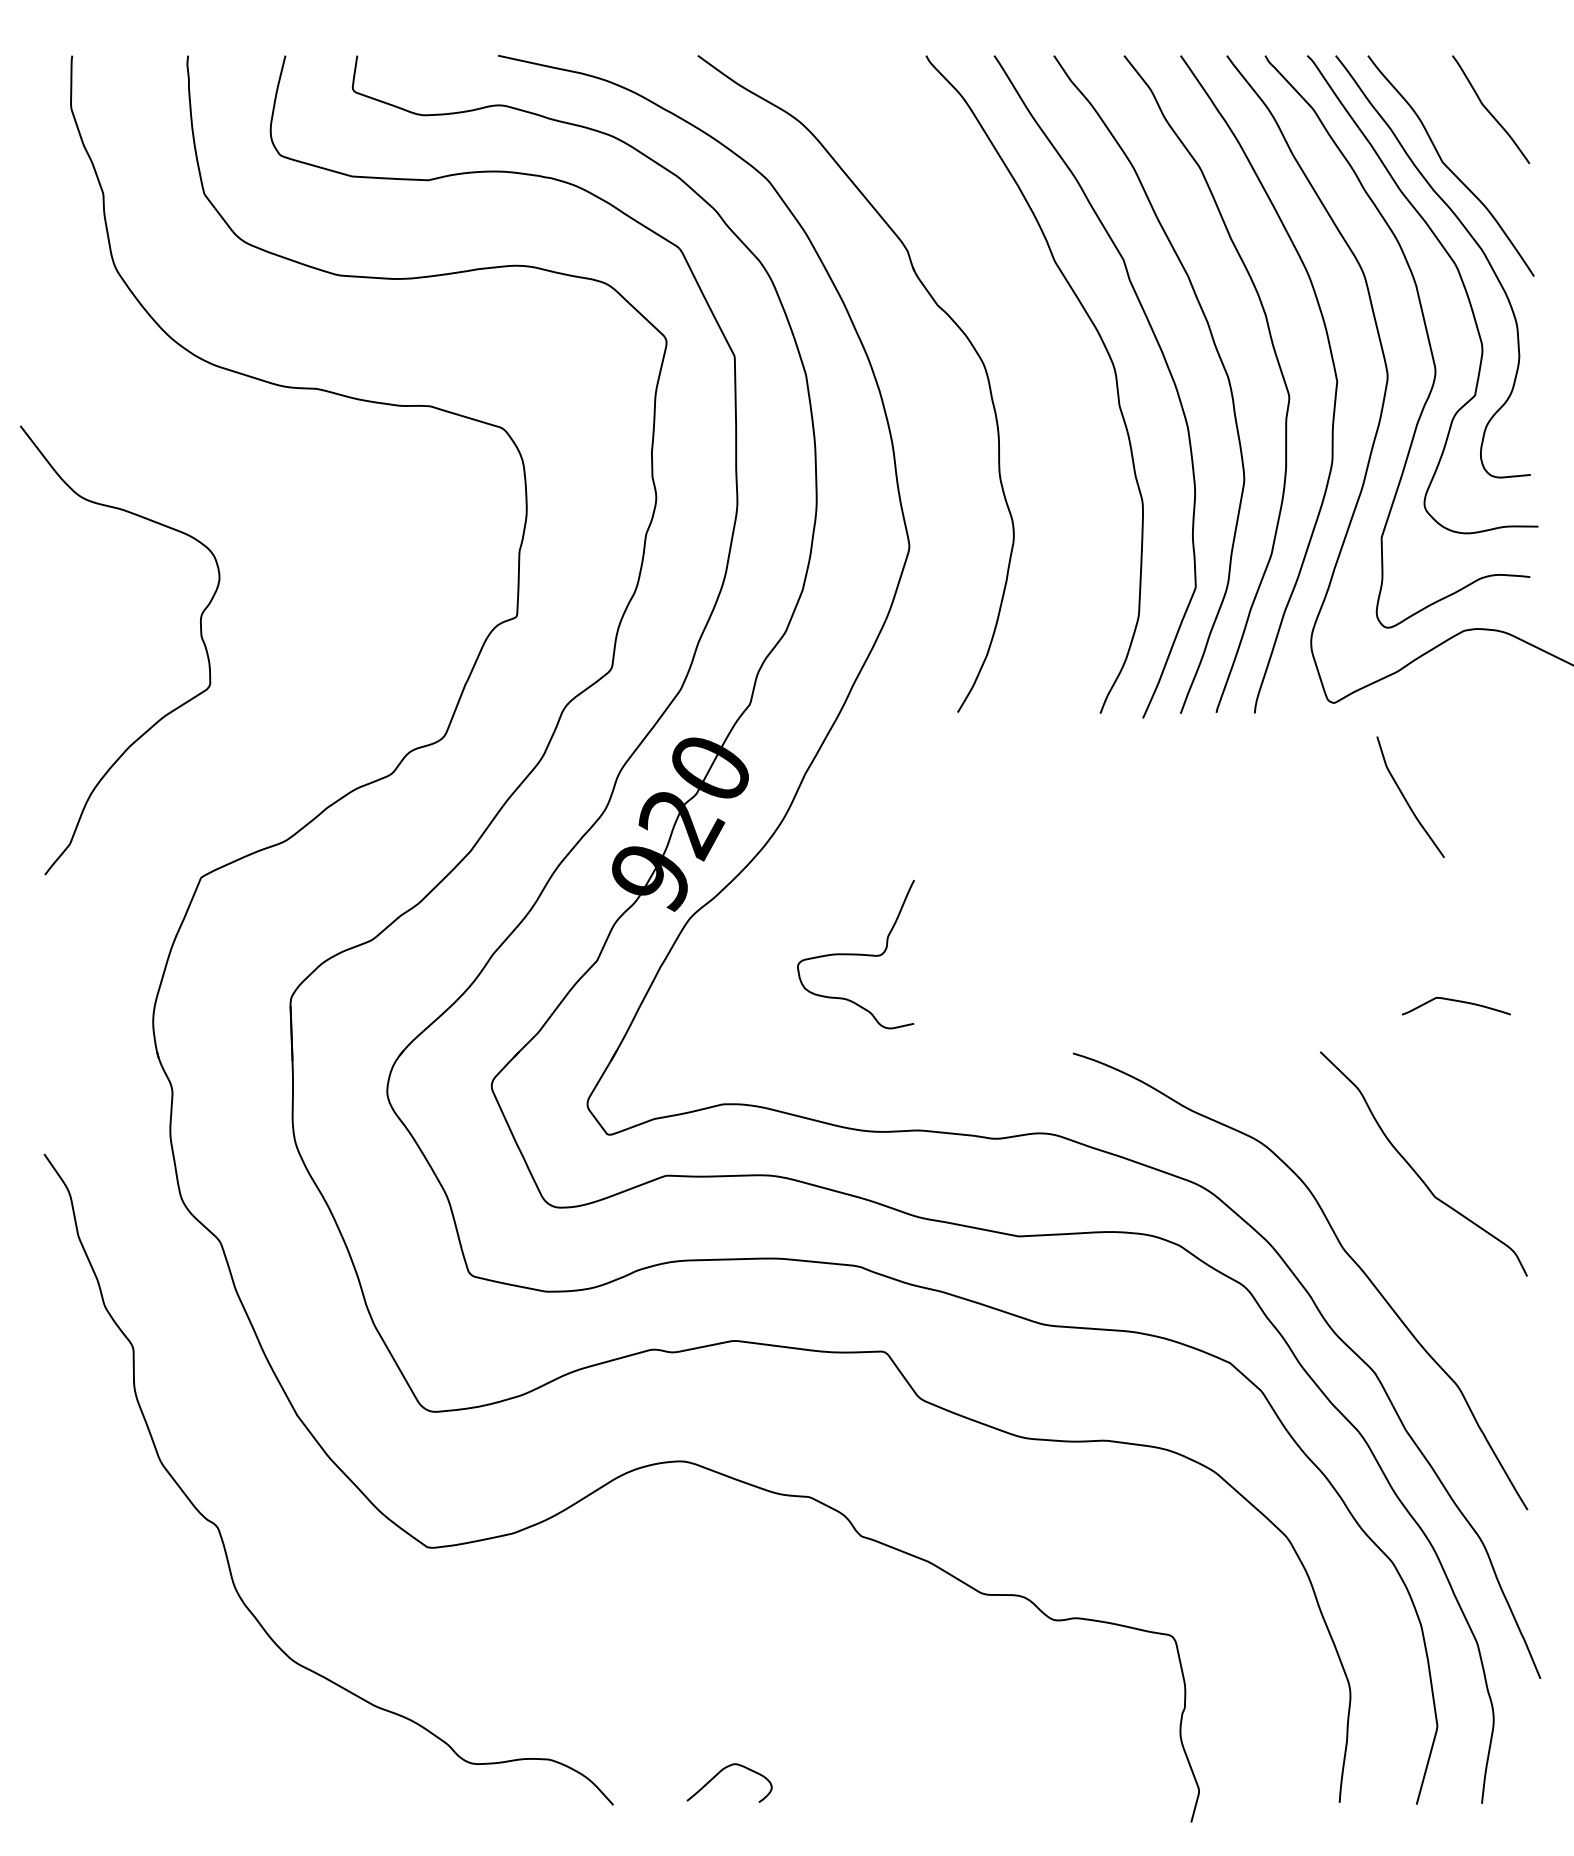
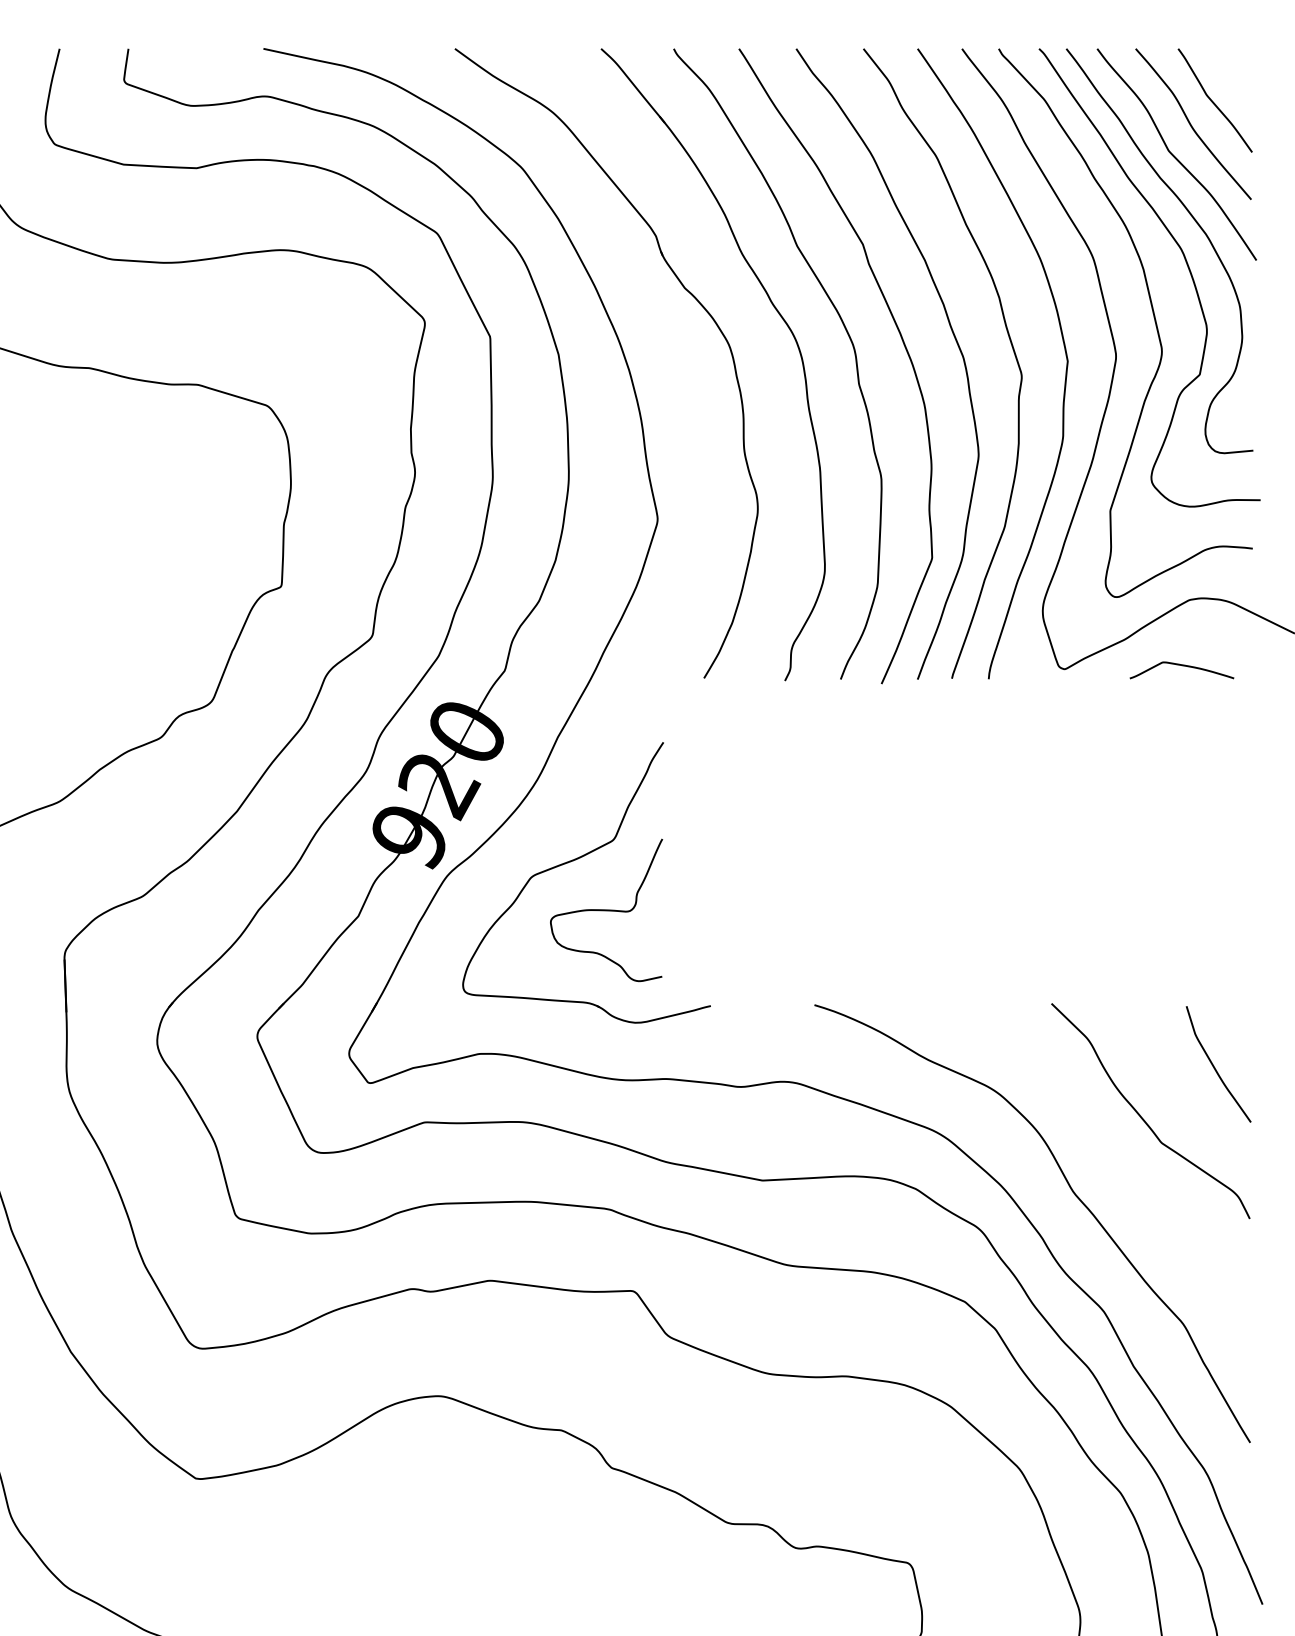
curve: (1466, 134) -> (1191, 124), added
part: (1039, 338) -> (782, 319), added
curve: (1407, 800) -> (1215, 1067), moved
part: (826, 901) -> (578, 859), added
curve: (1456, 1001) -> (1182, 665), moved

